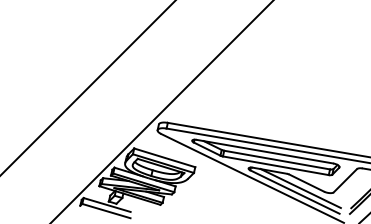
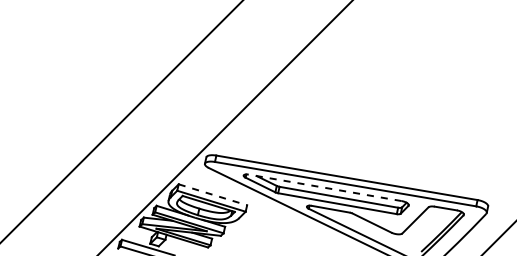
line: (265, 151) -> (325, 187), solid -> dashed
line: (164, 157) -> (212, 194), solid -> dashed
line: (300, 188) -> (365, 229), removed

